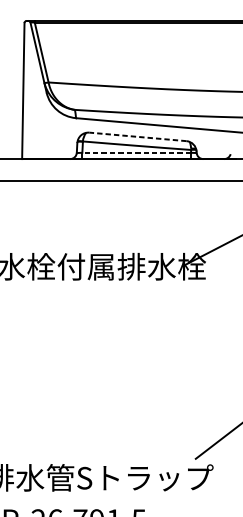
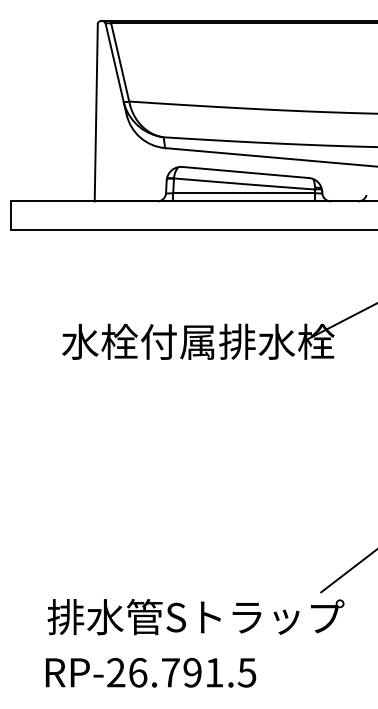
line: (137, 136) -> (245, 172), dashed -> solid
line: (137, 153) -> (244, 193), dashed -> solid

